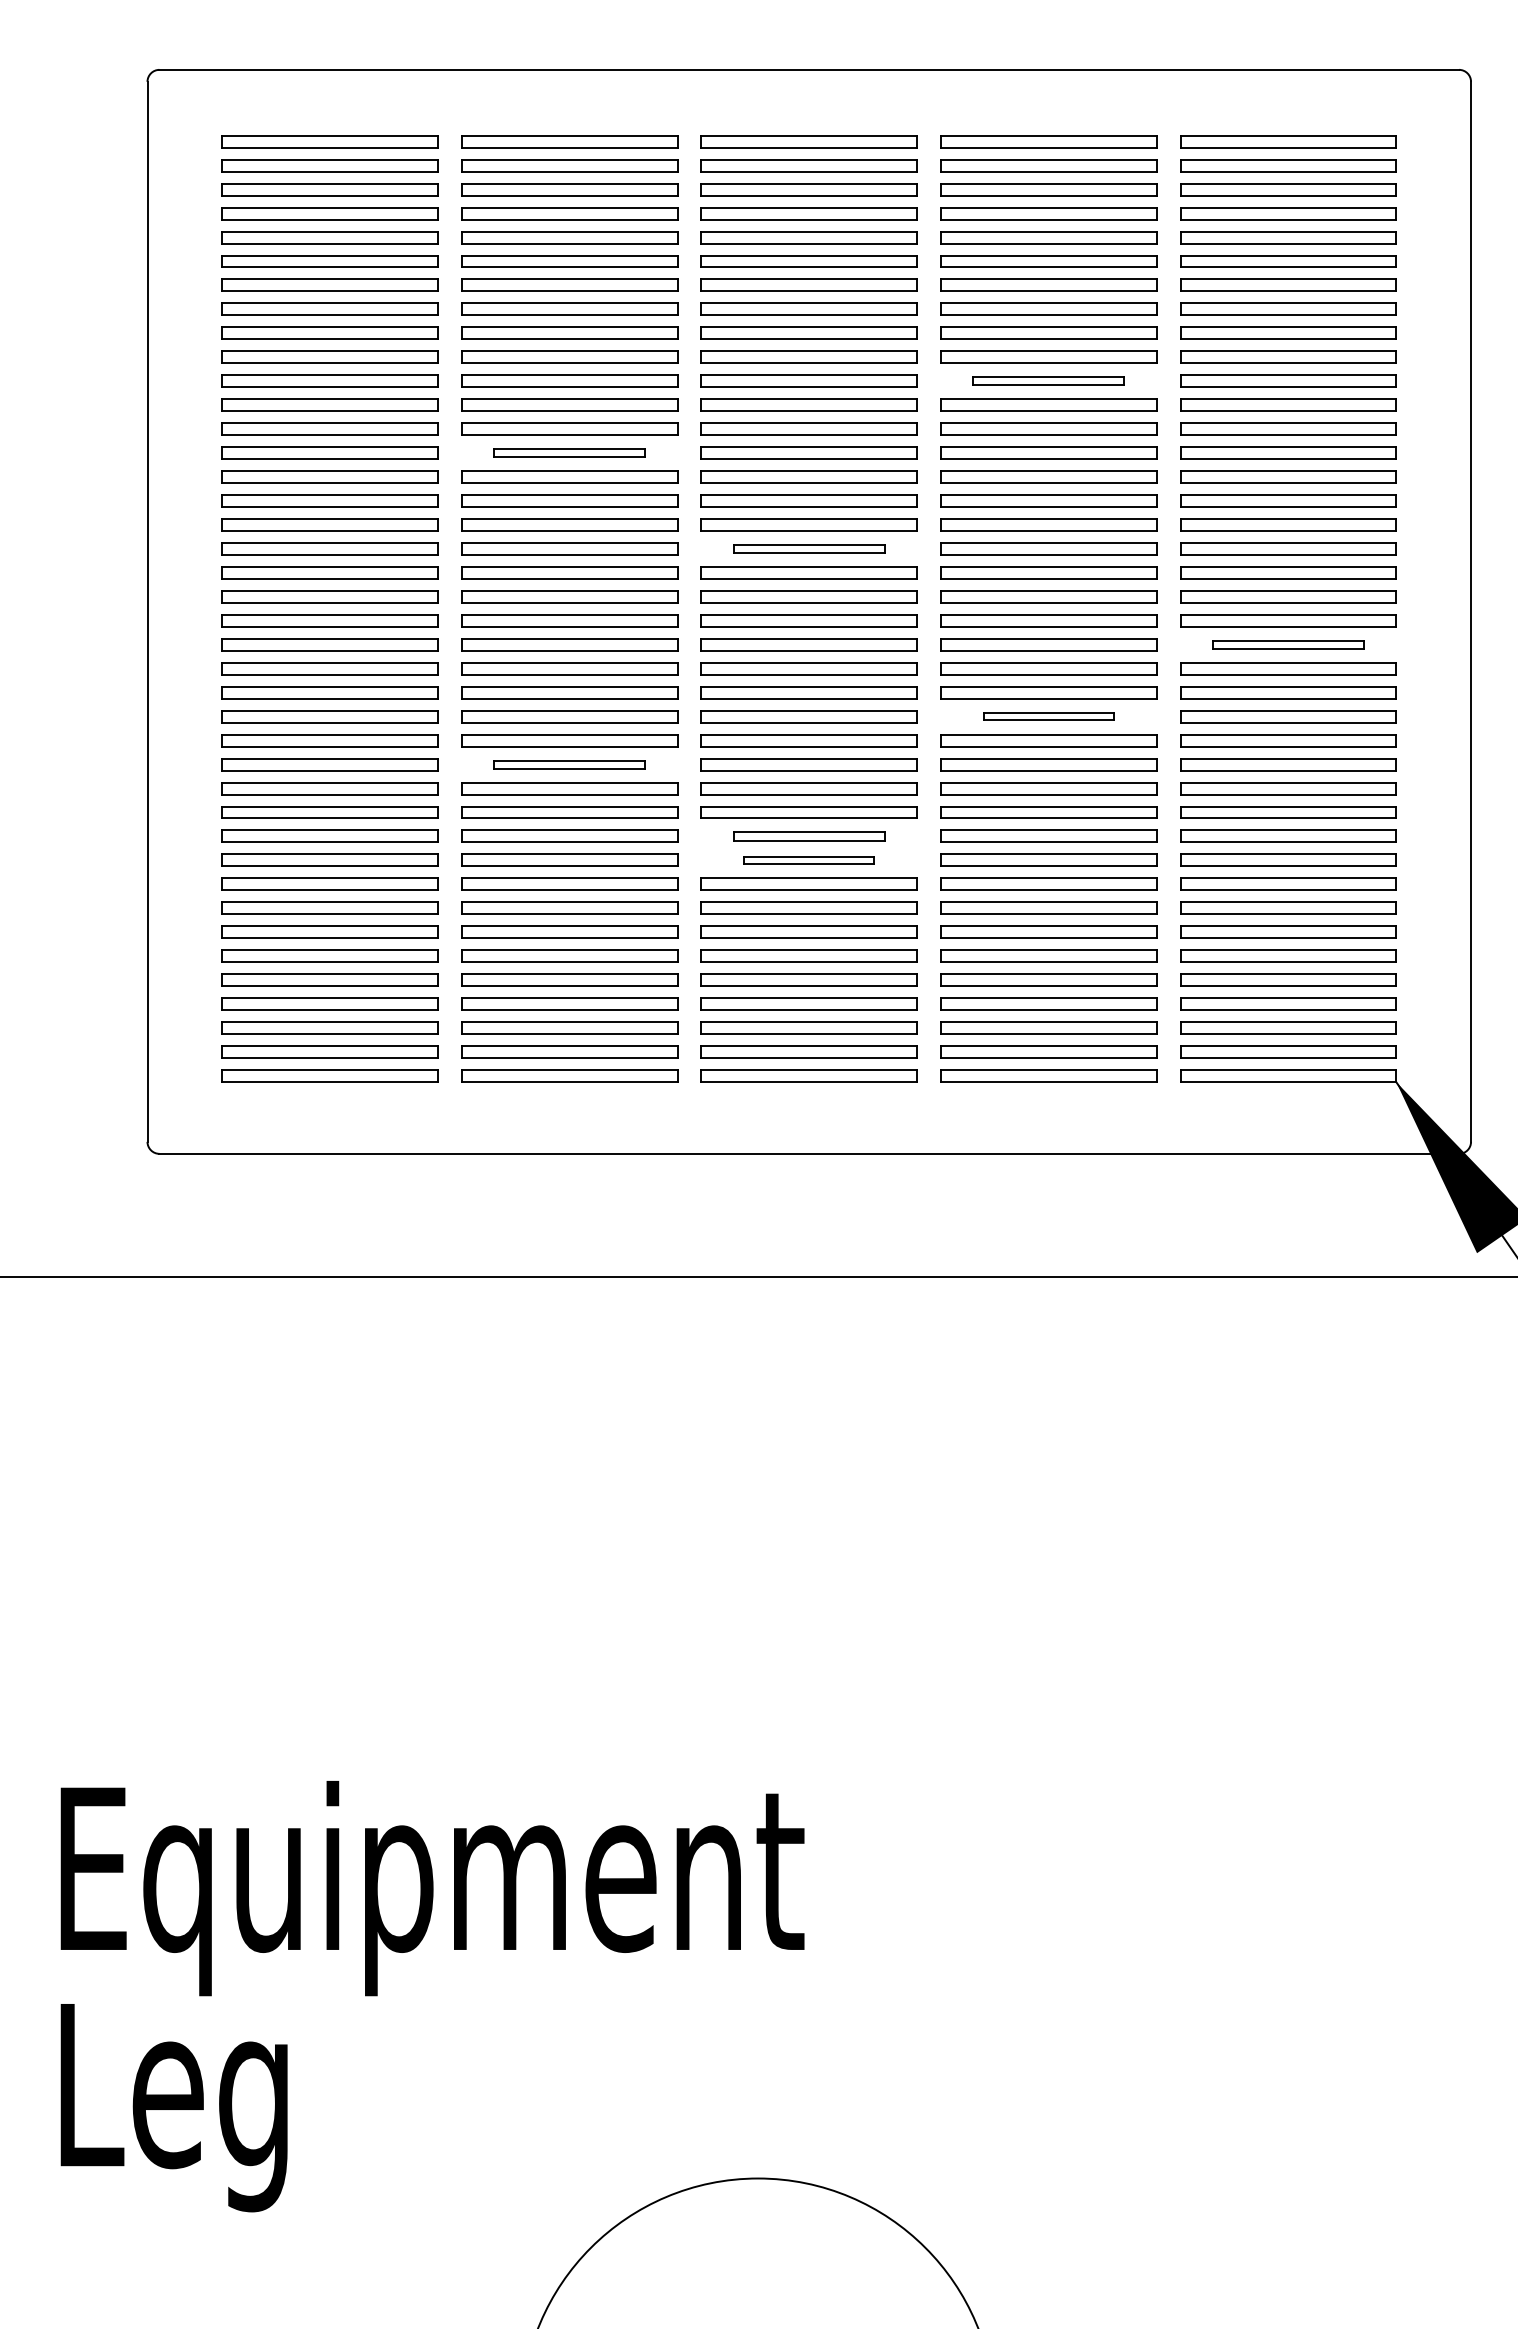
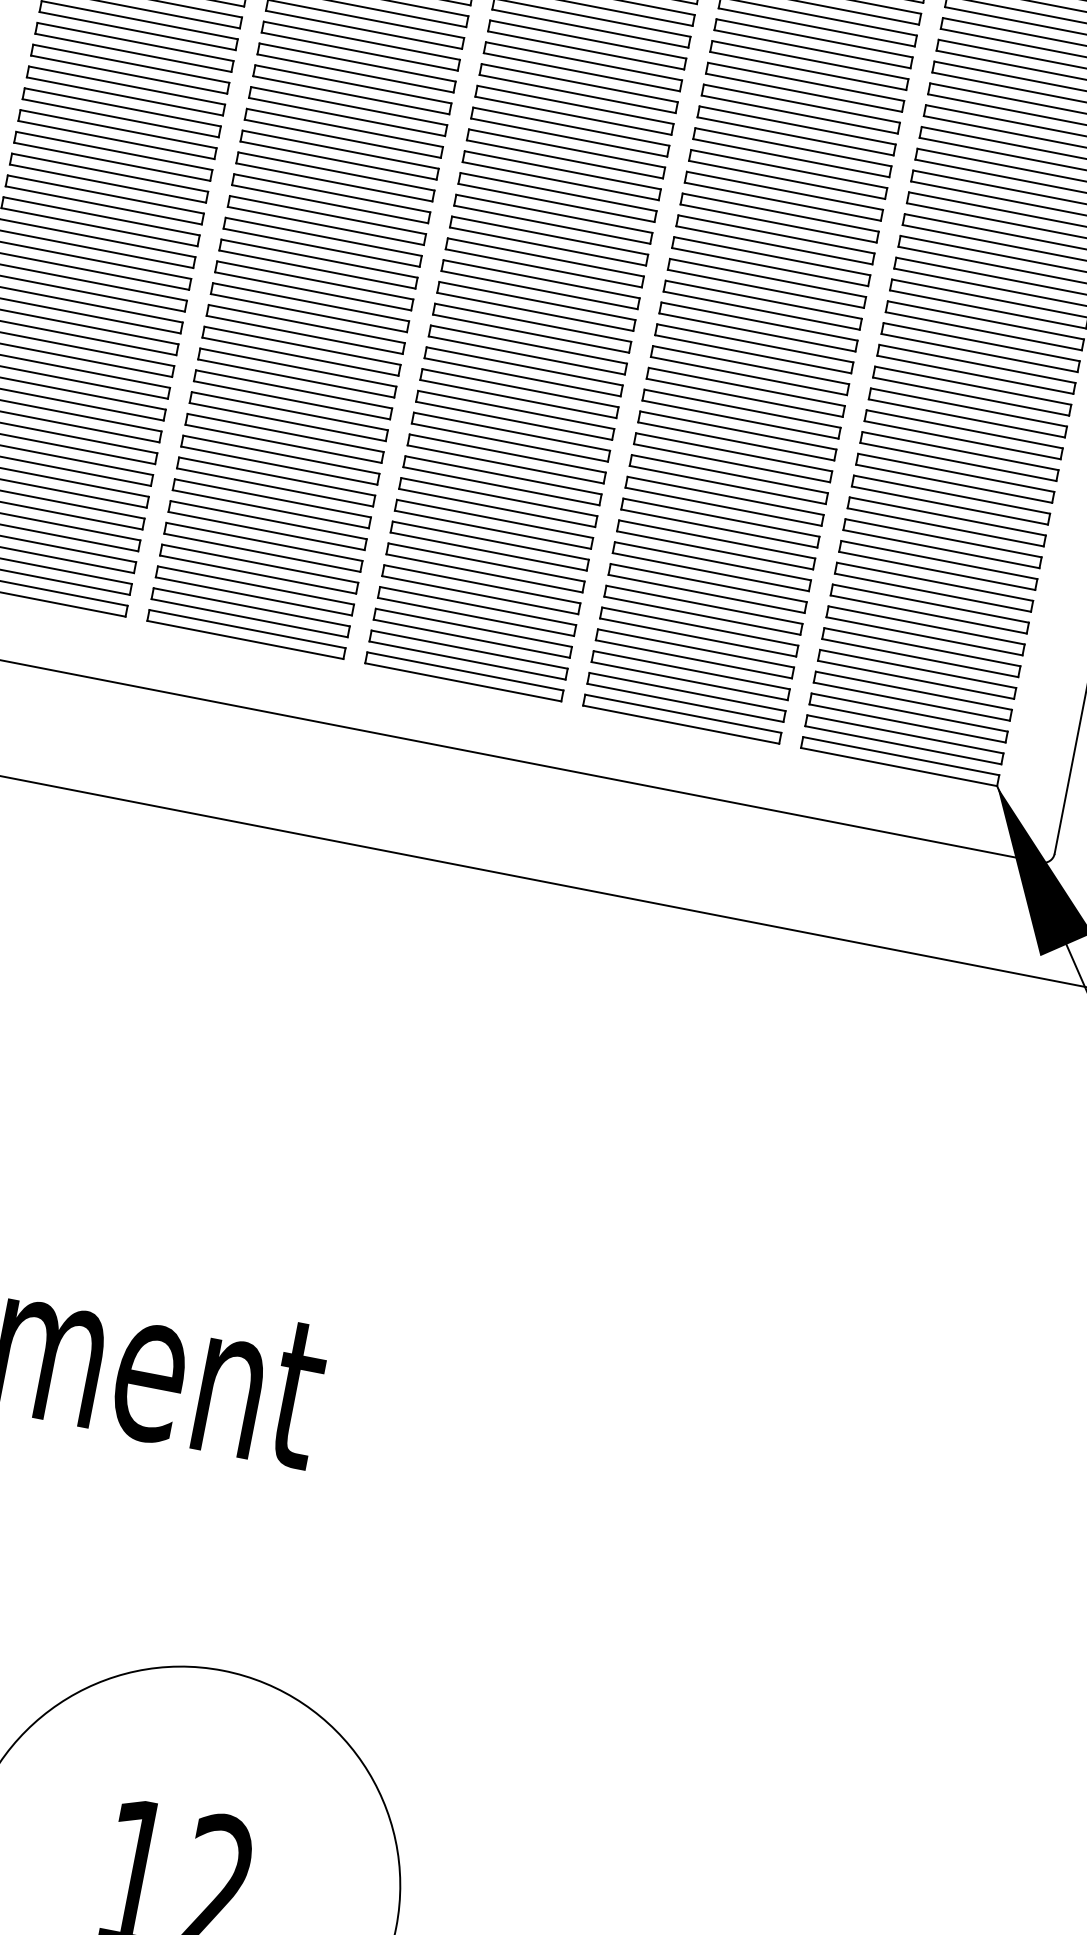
part: (1048, 380) -> (804, 86), size x1.43
part: (569, 452) -> (356, 67), size x1.43
part: (808, 548) -> (556, 196), size x1.43
part: (1288, 644) -> (976, 369), size x1.43
part: (1048, 716) -> (745, 392), size x1.67
part: (569, 764) -> (301, 351), size x1.43
part: (808, 835) -> (506, 457), size x1.43
part: (808, 859) -> (501, 479), size x1.67

